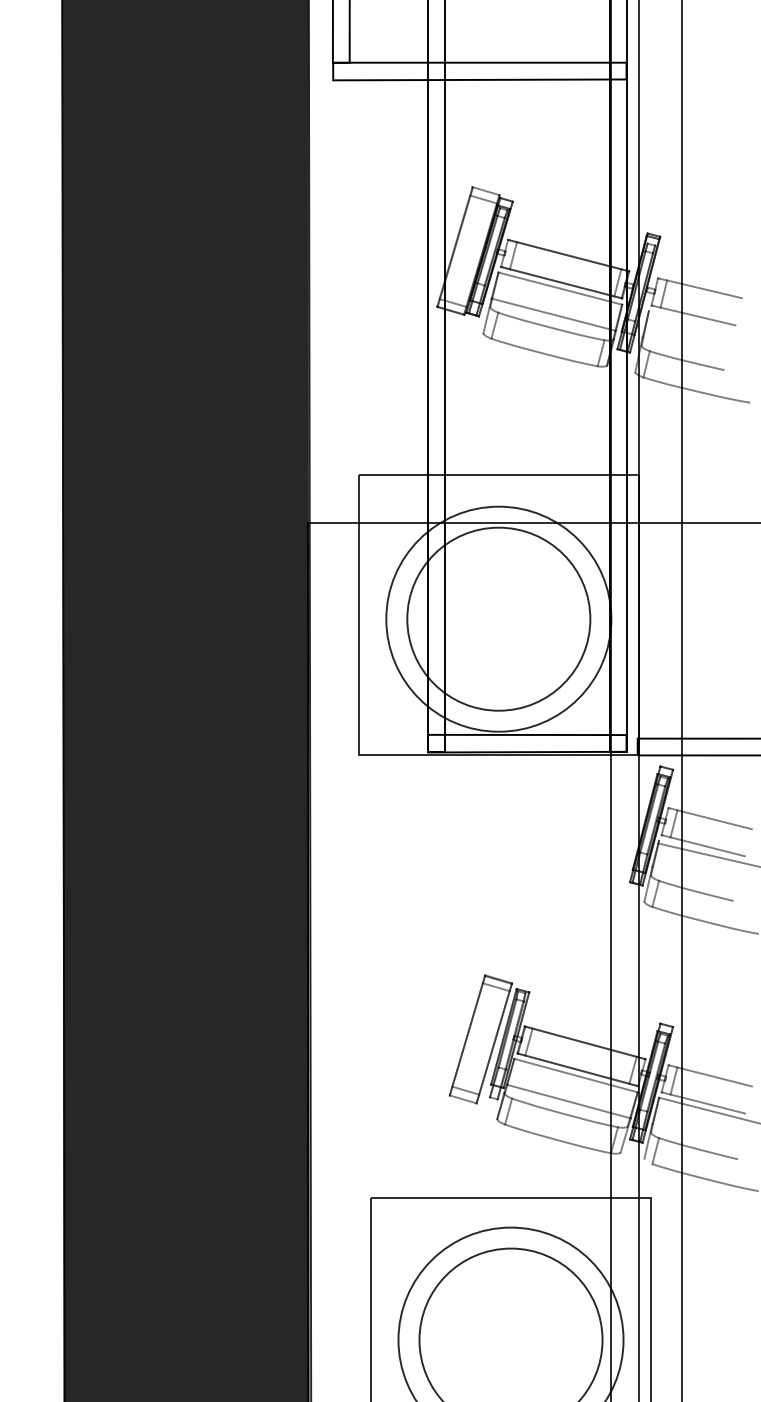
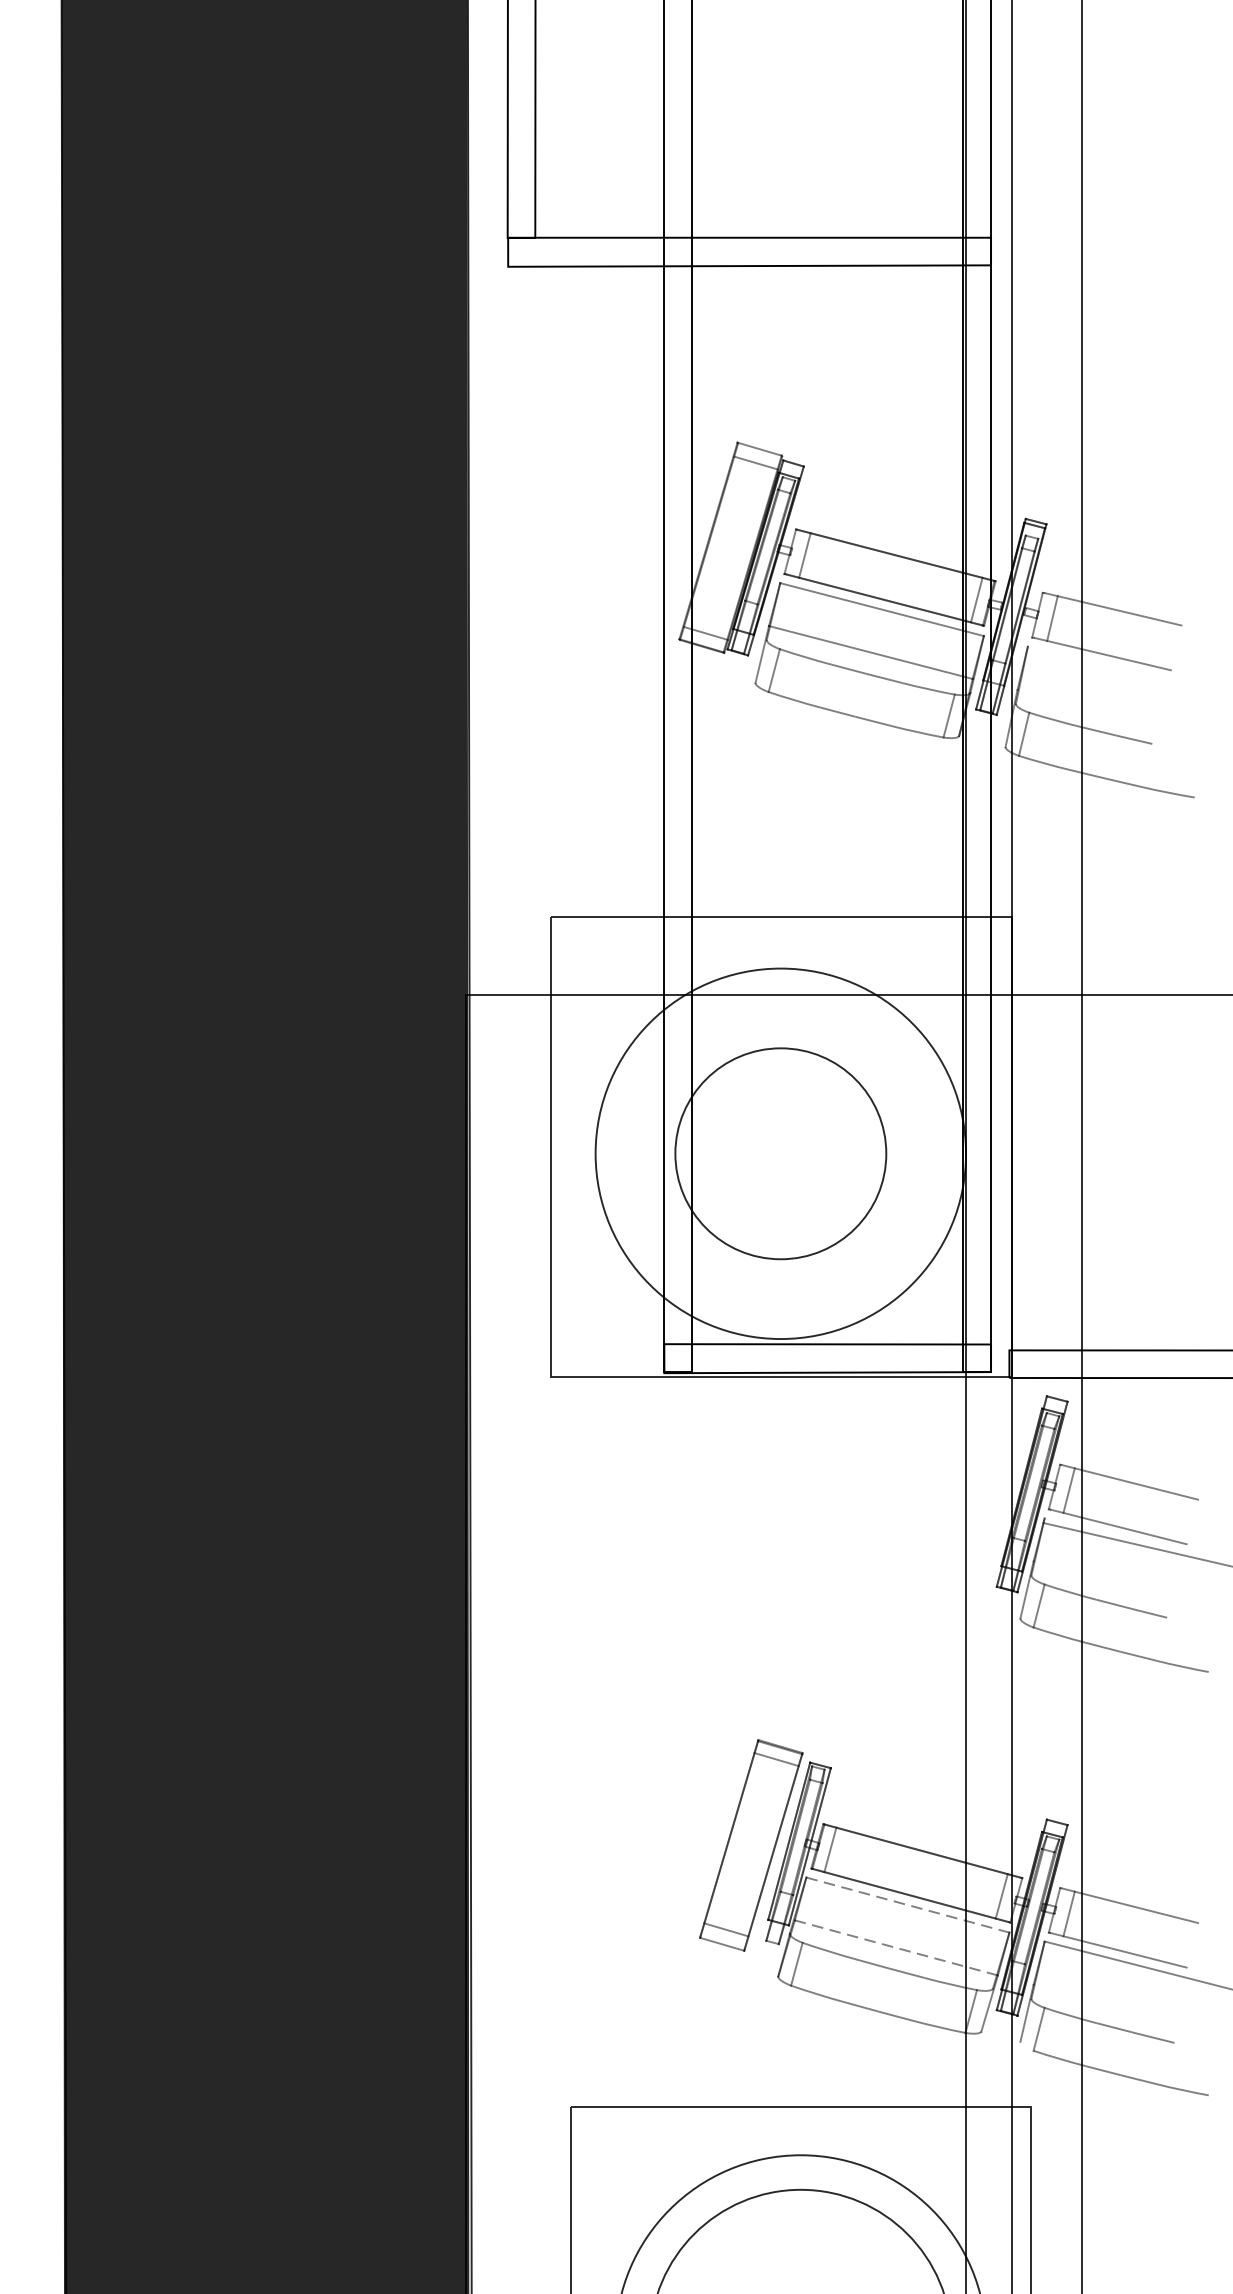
circle: (498, 618) -> (780, 1152), size x0.7
line: (576, 1075) -> (908, 1904), solid -> dashed
line: (569, 1101) -> (897, 1947), solid -> dashed

